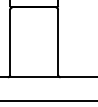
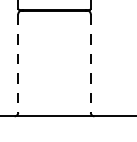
line: (10, 42) -> (18, 63), solid -> dashed
line: (58, 42) -> (91, 63), solid -> dashed

